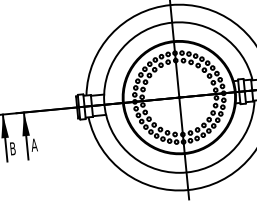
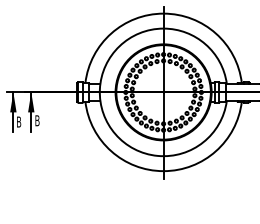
text: (33, 144) -> (36, 120), A -> B

